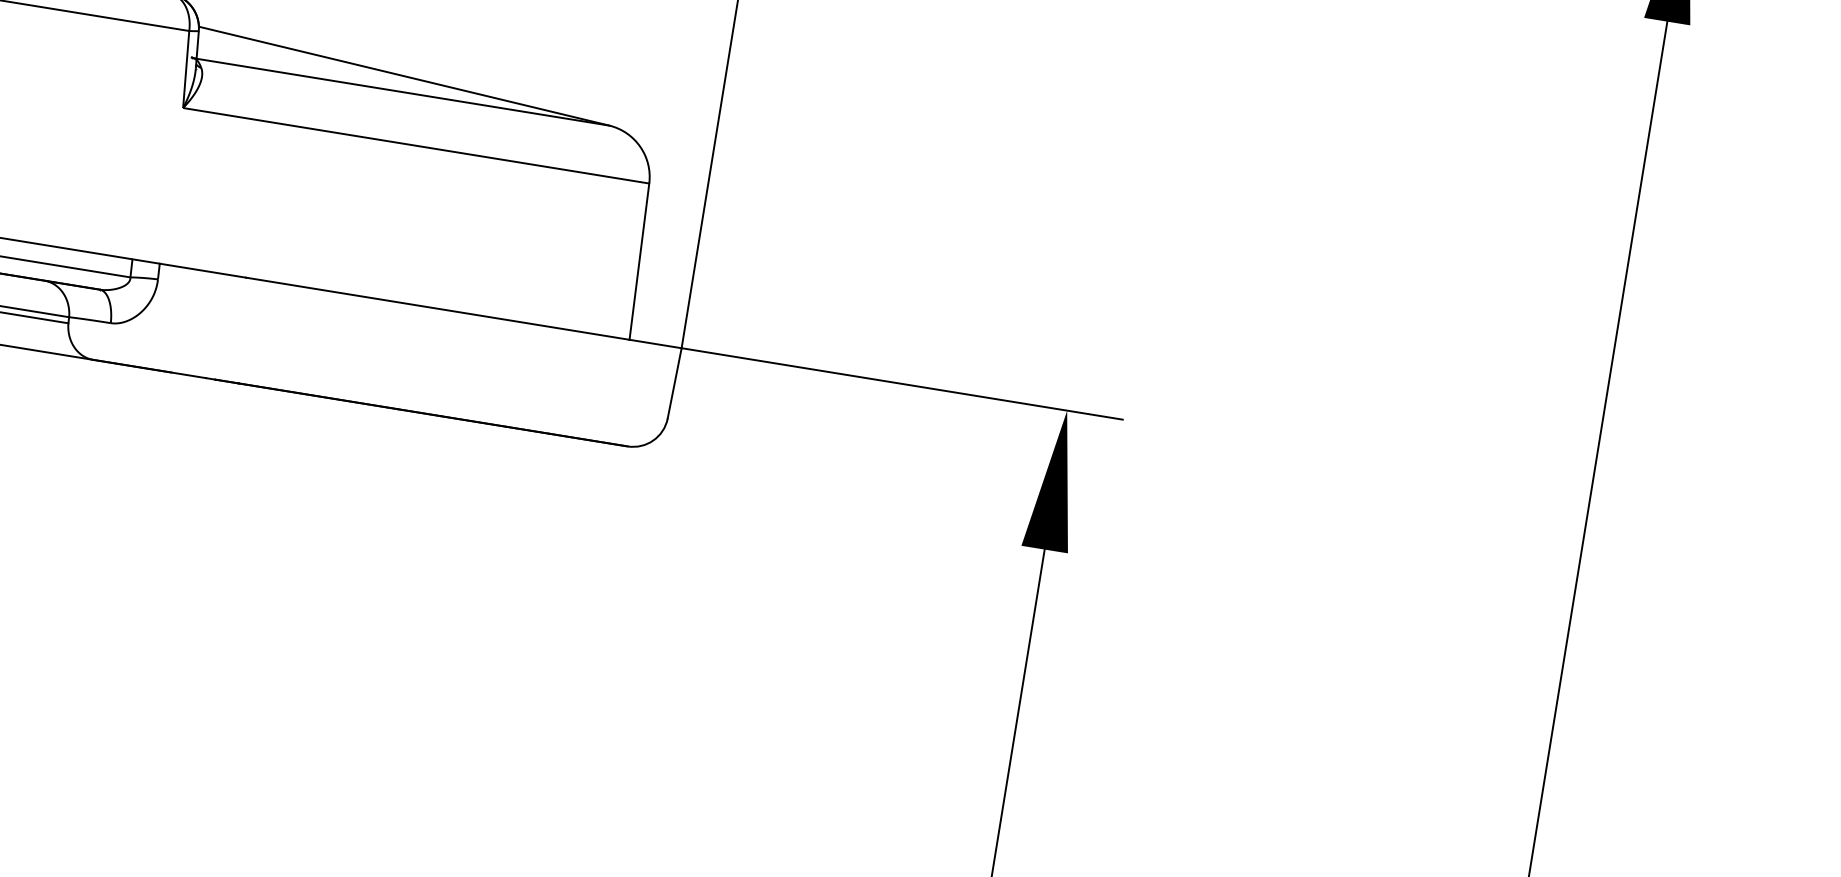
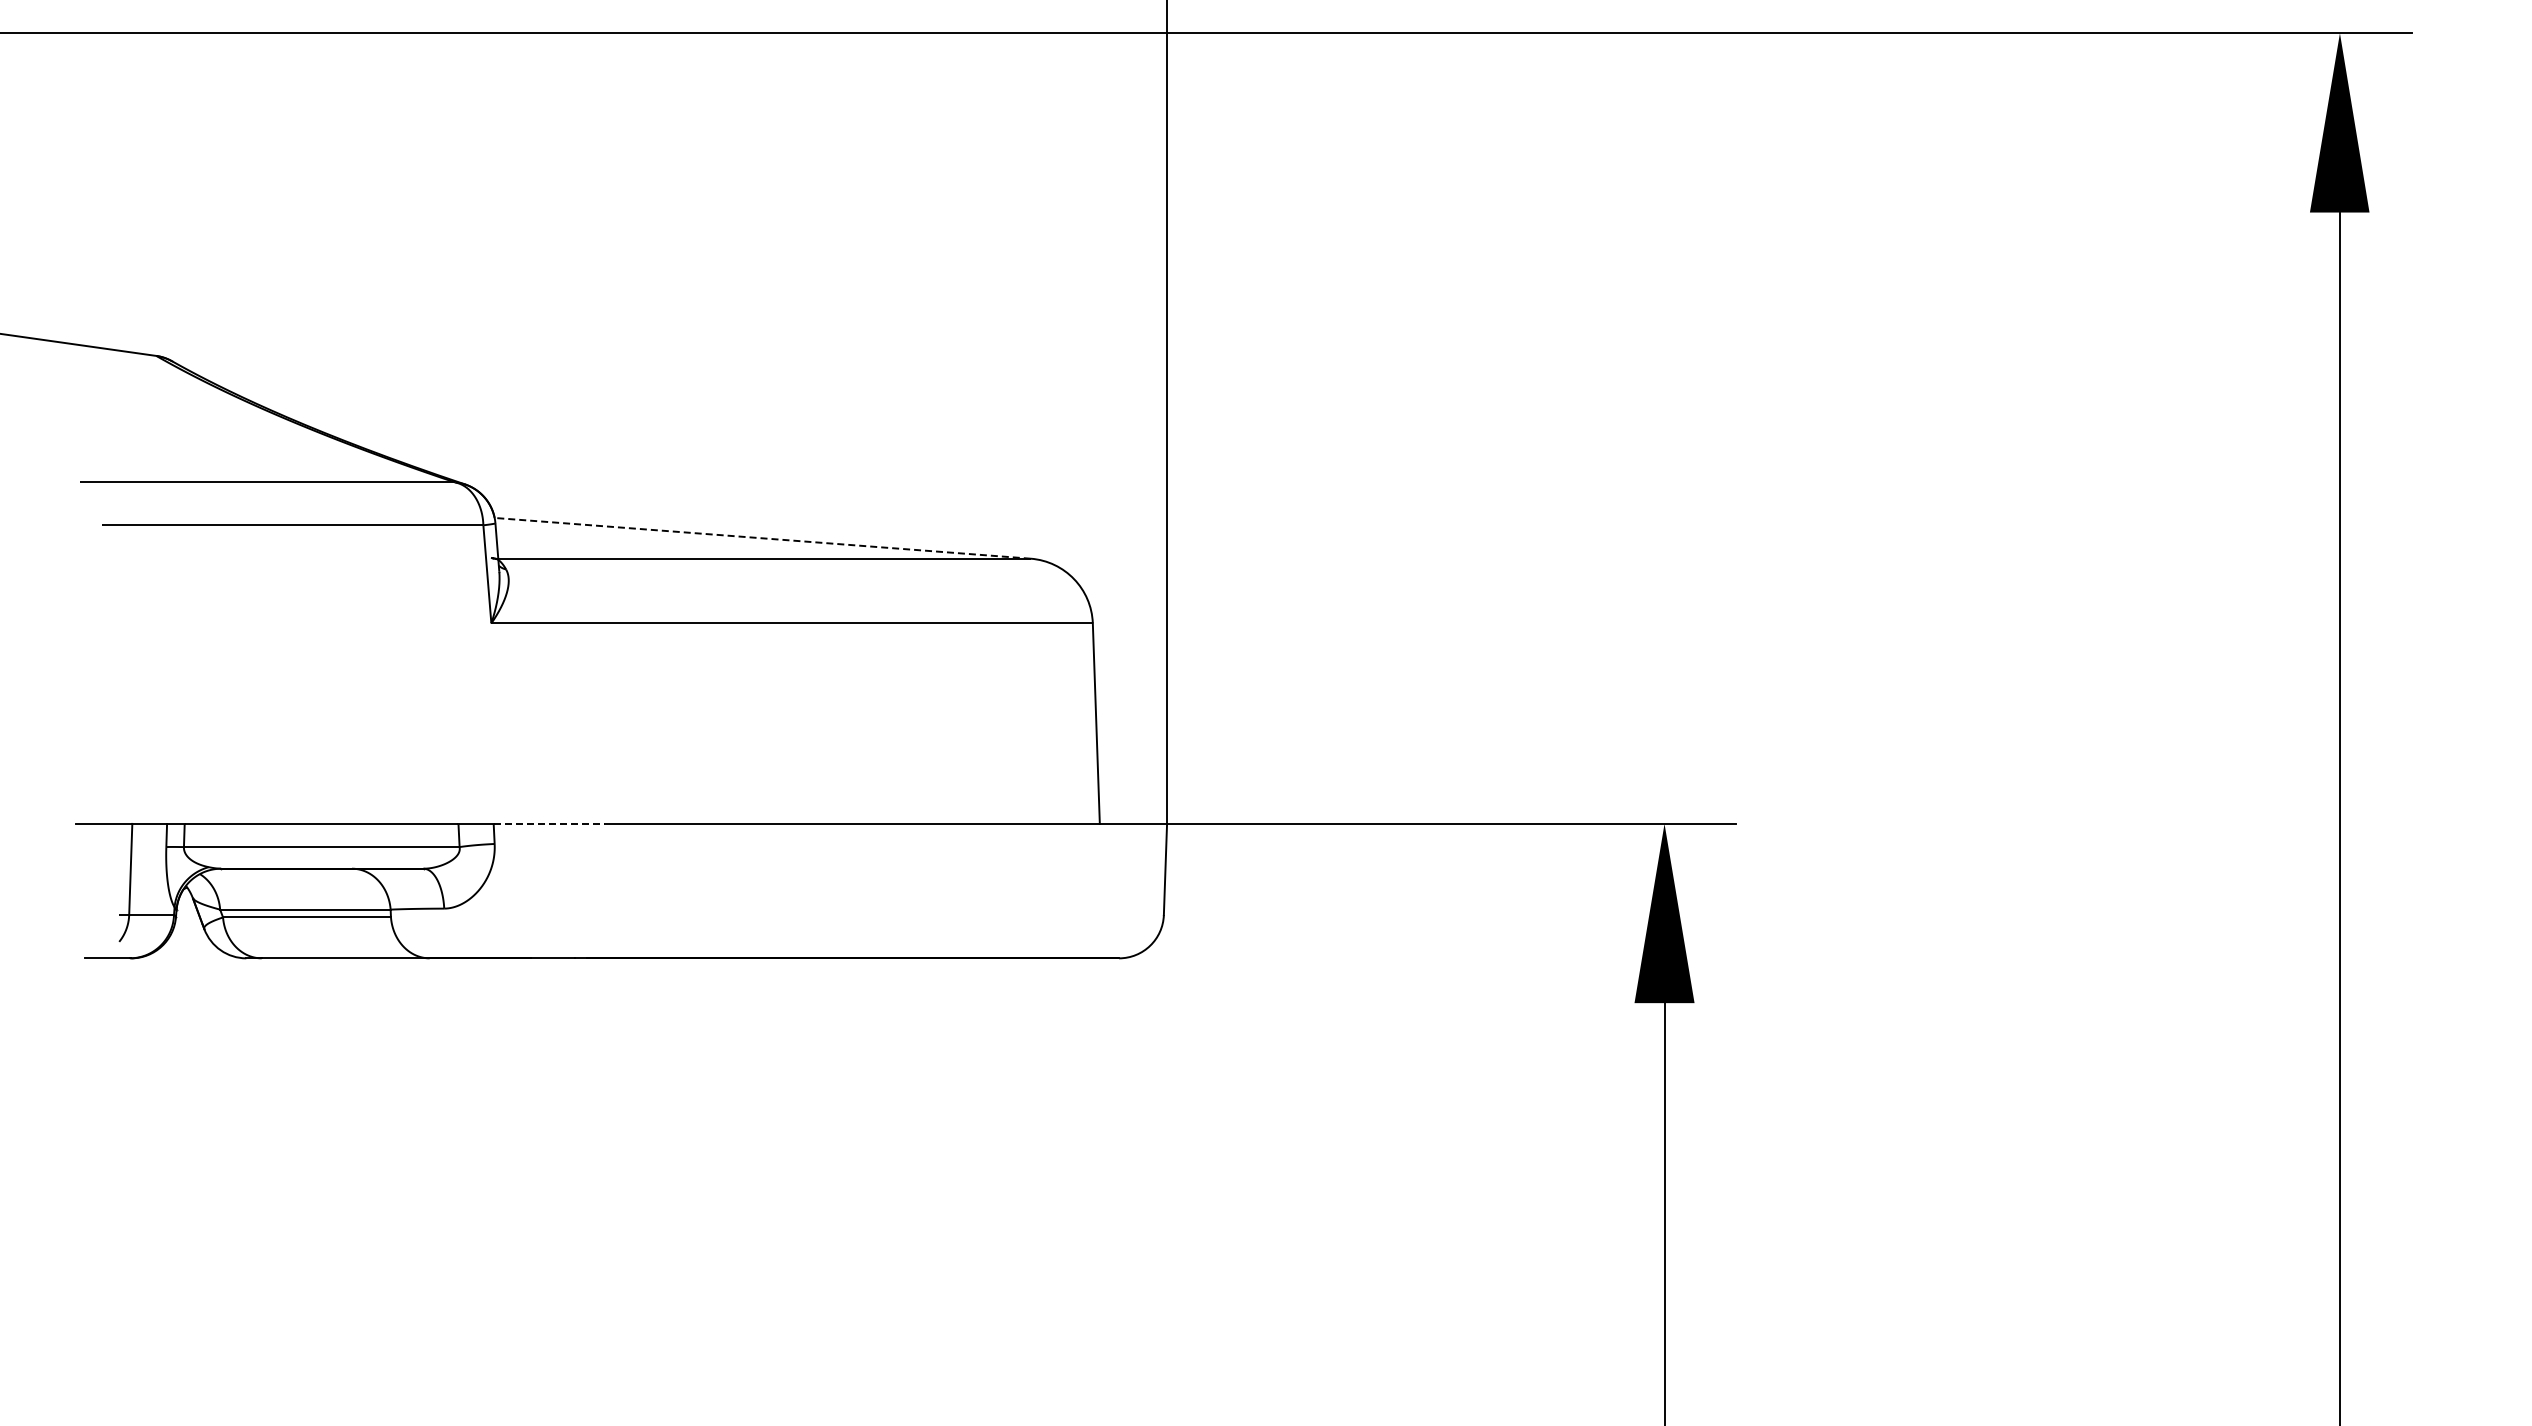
line: (403, 76) -> (762, 538), solid -> dashed
line: (203, 270) -> (549, 823), solid -> dashed

